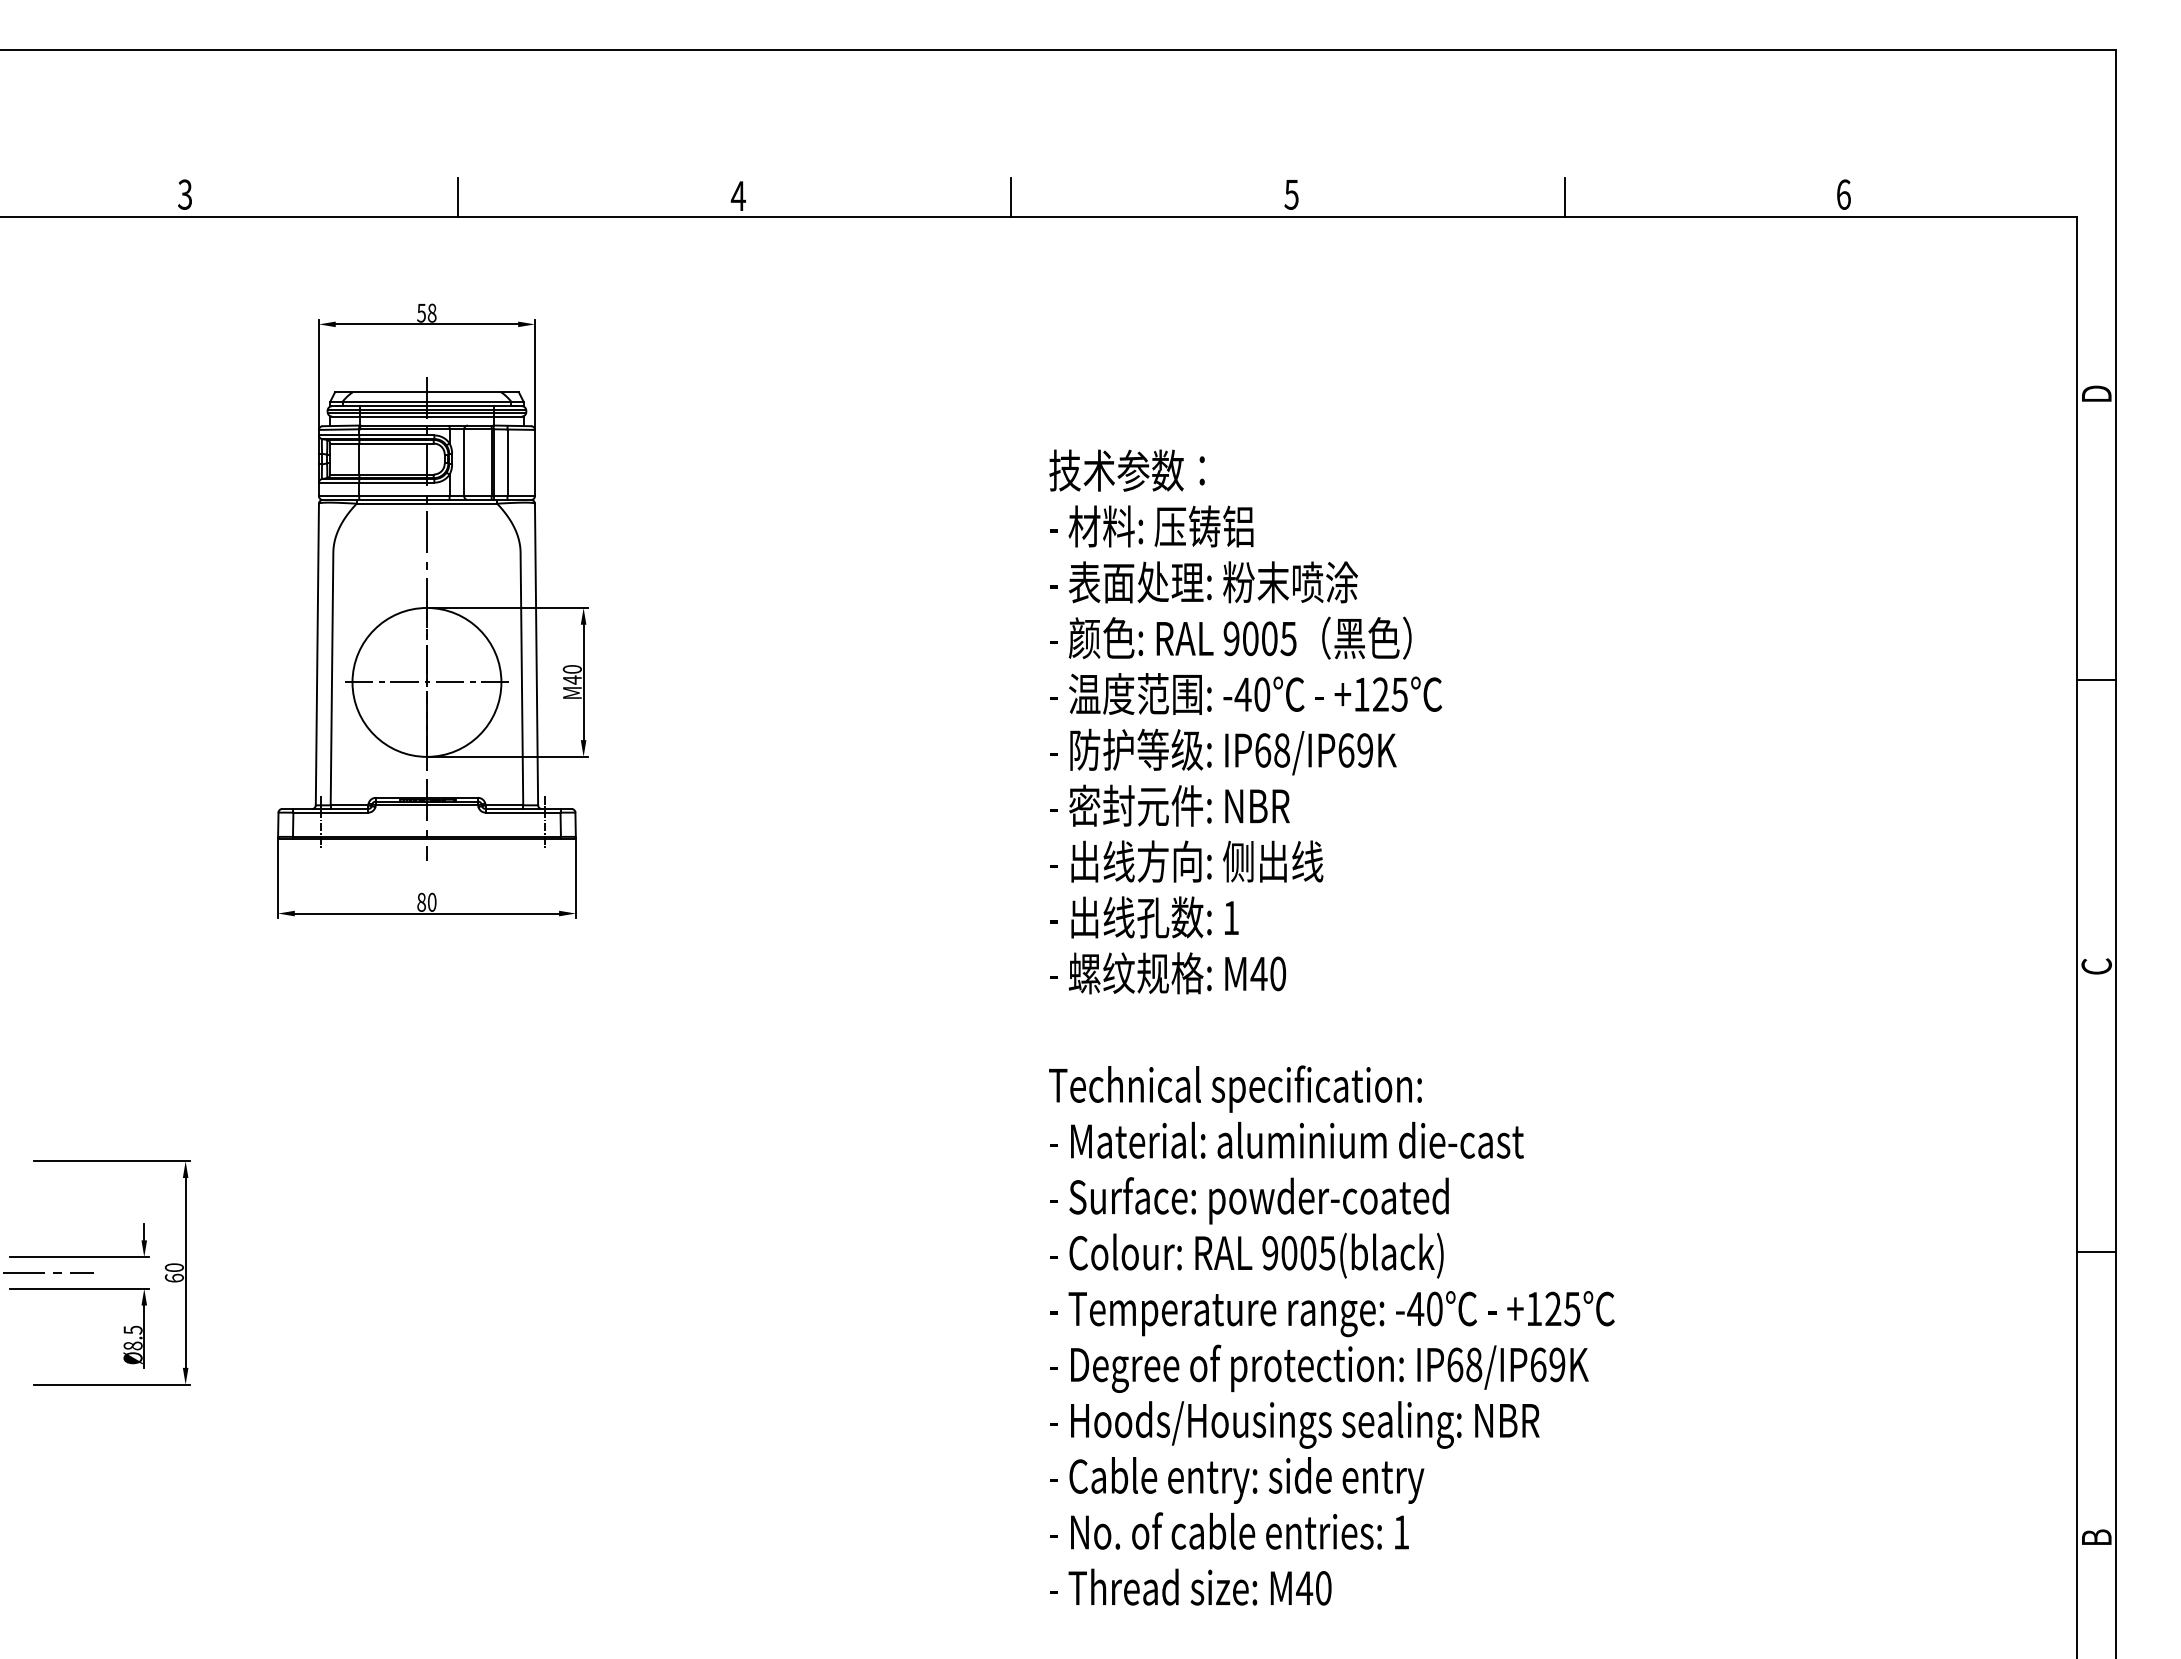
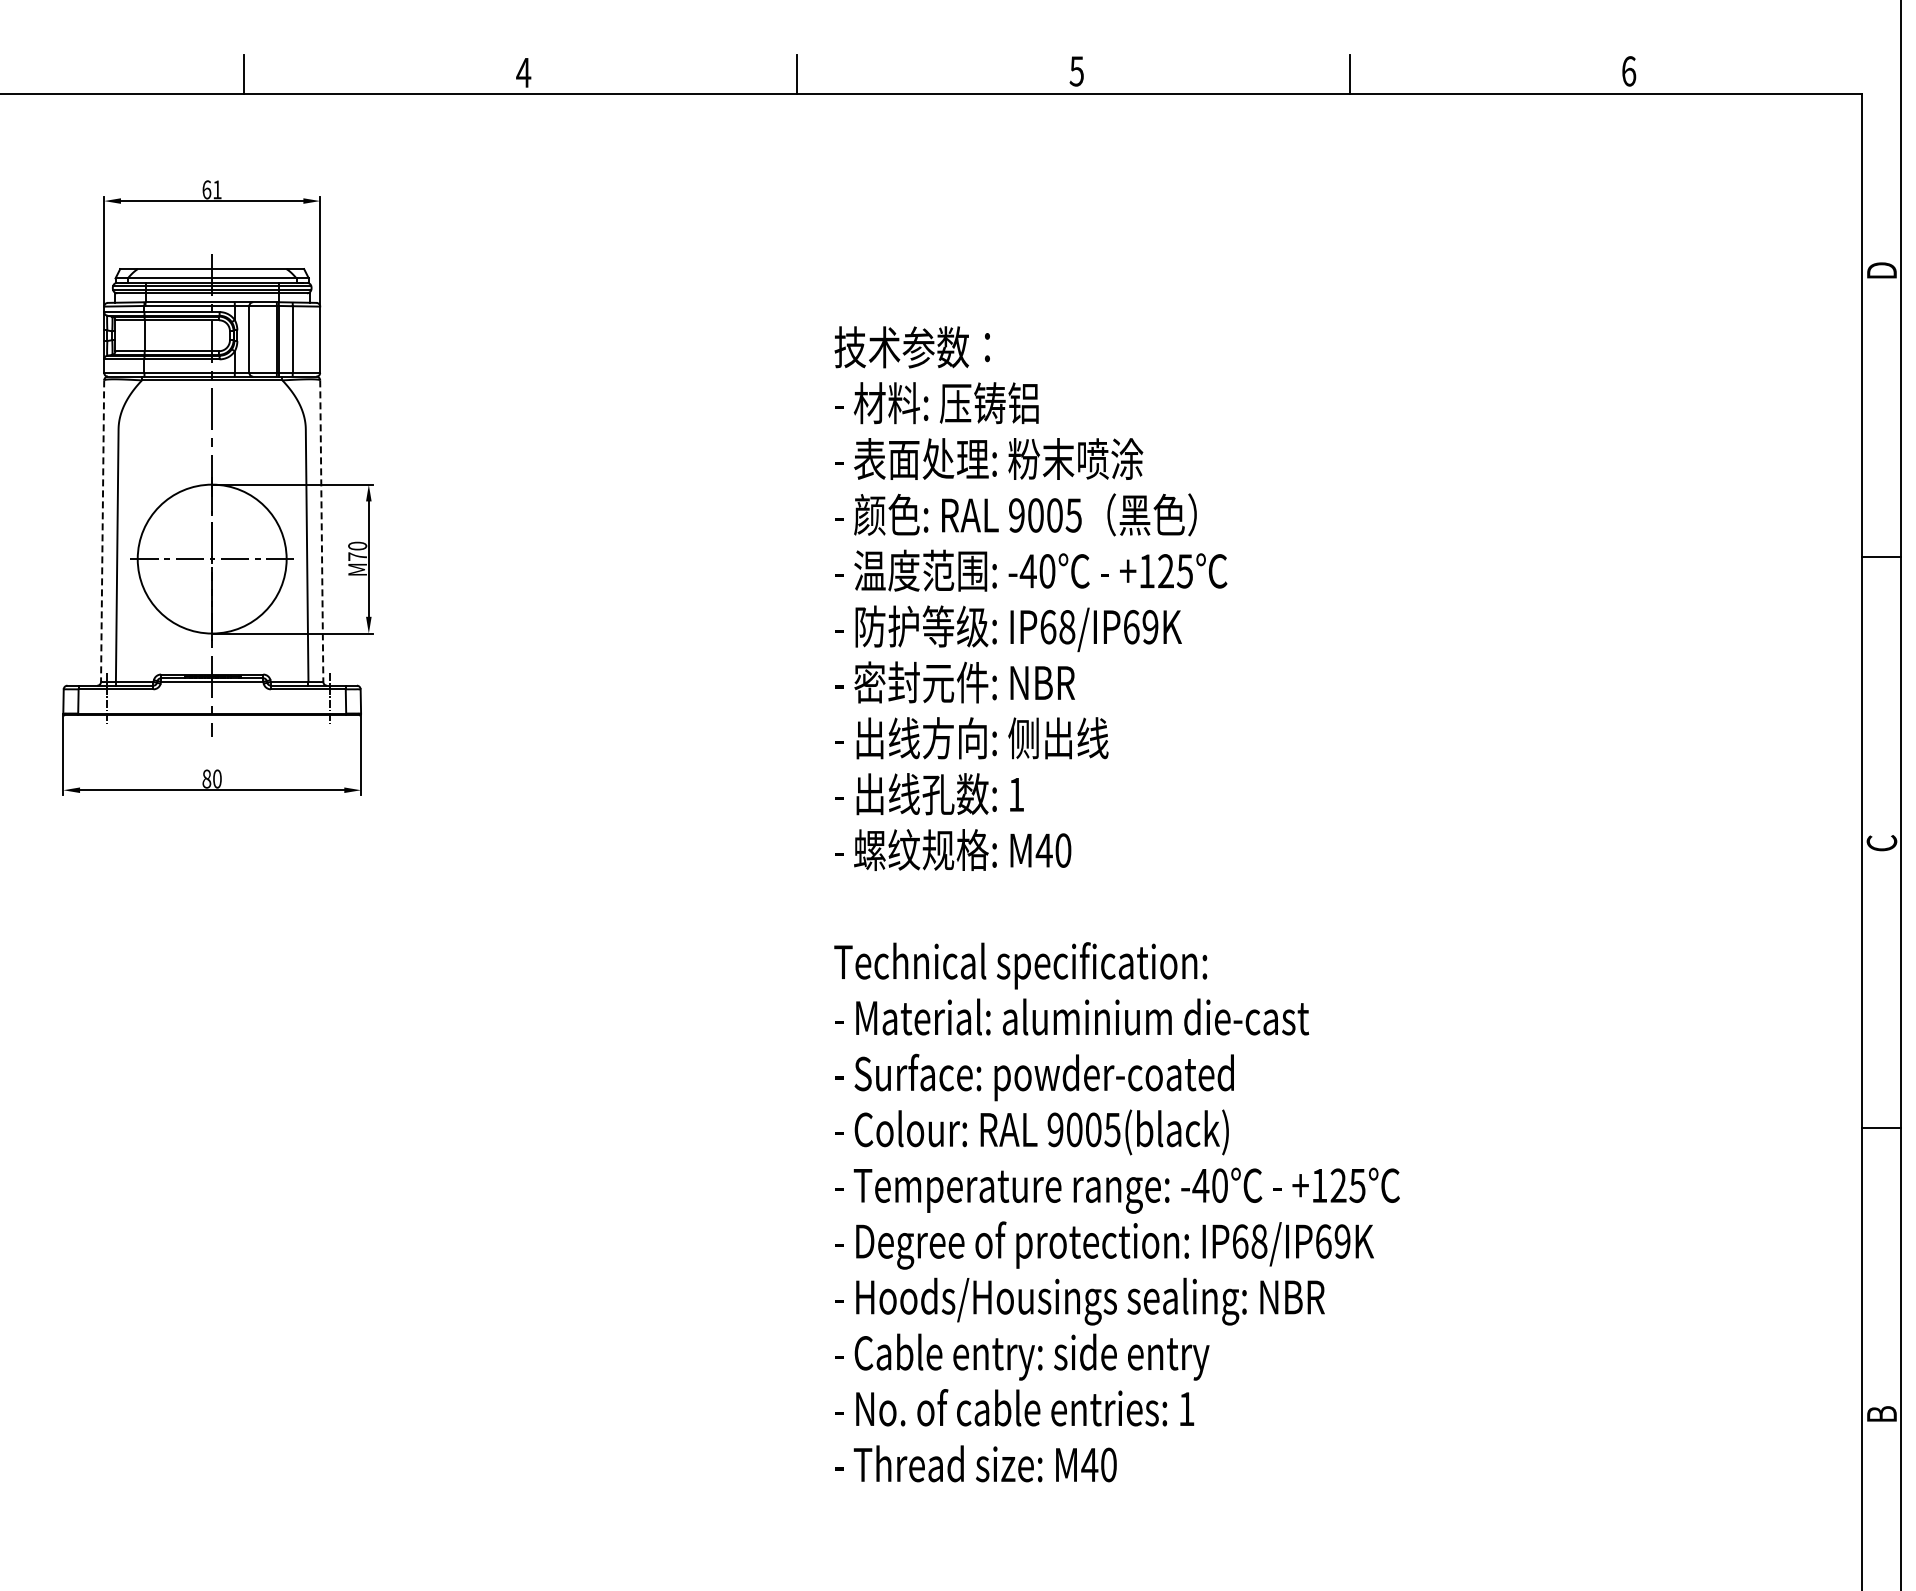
text: (426, 312) -> (211, 189), 58 -> 61
line: (317, 654) -> (102, 531), solid -> dashed
line: (536, 654) -> (321, 531), solid -> dashed
text: (572, 679) -> (357, 556), M40 -> M70

